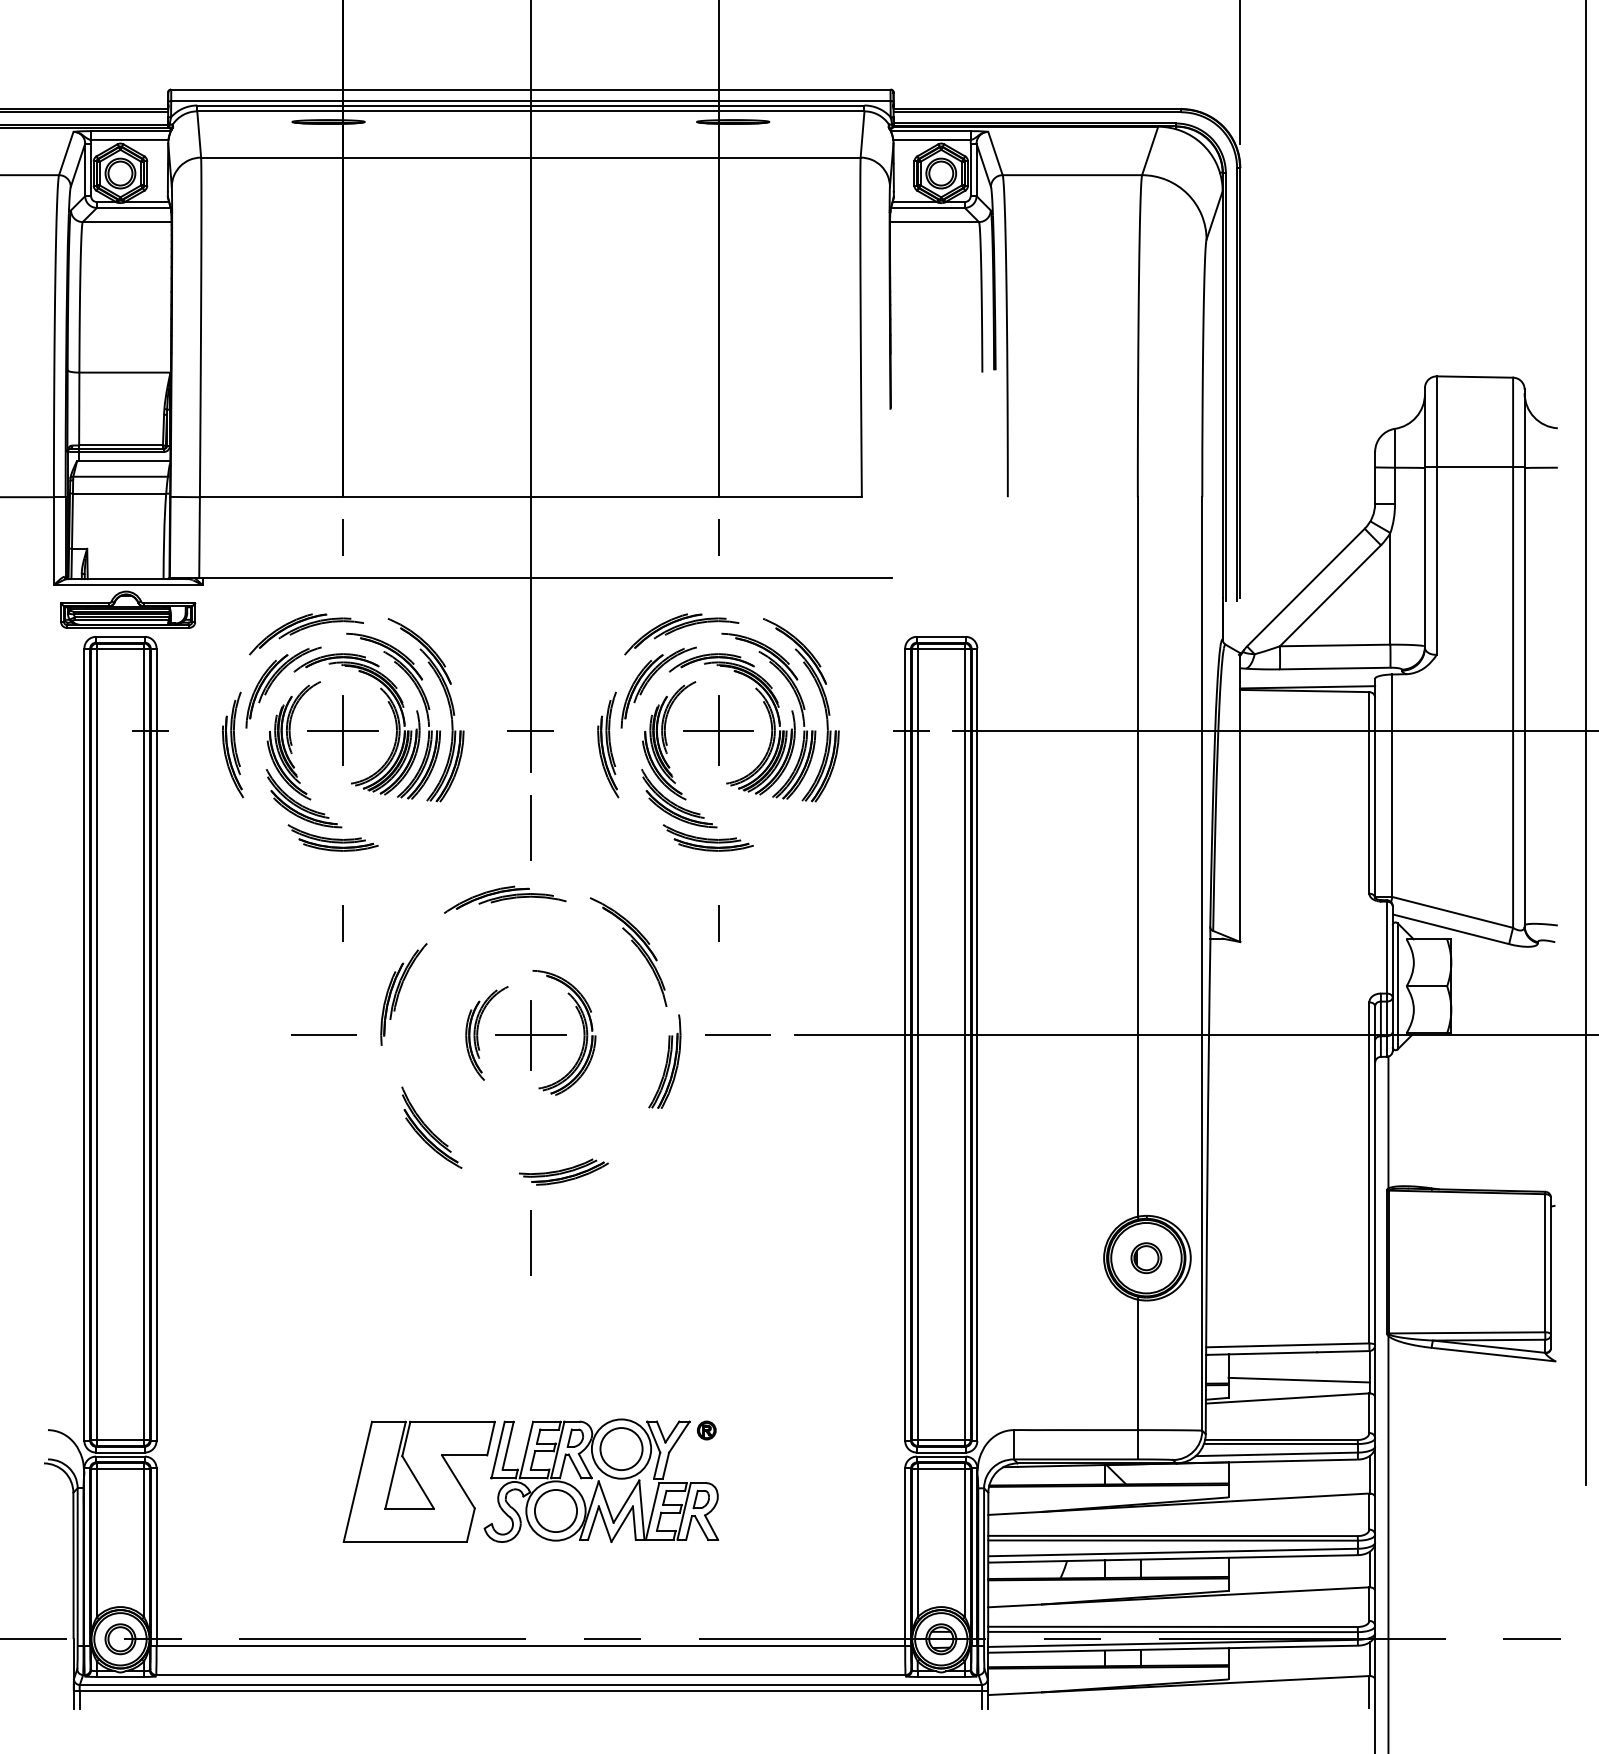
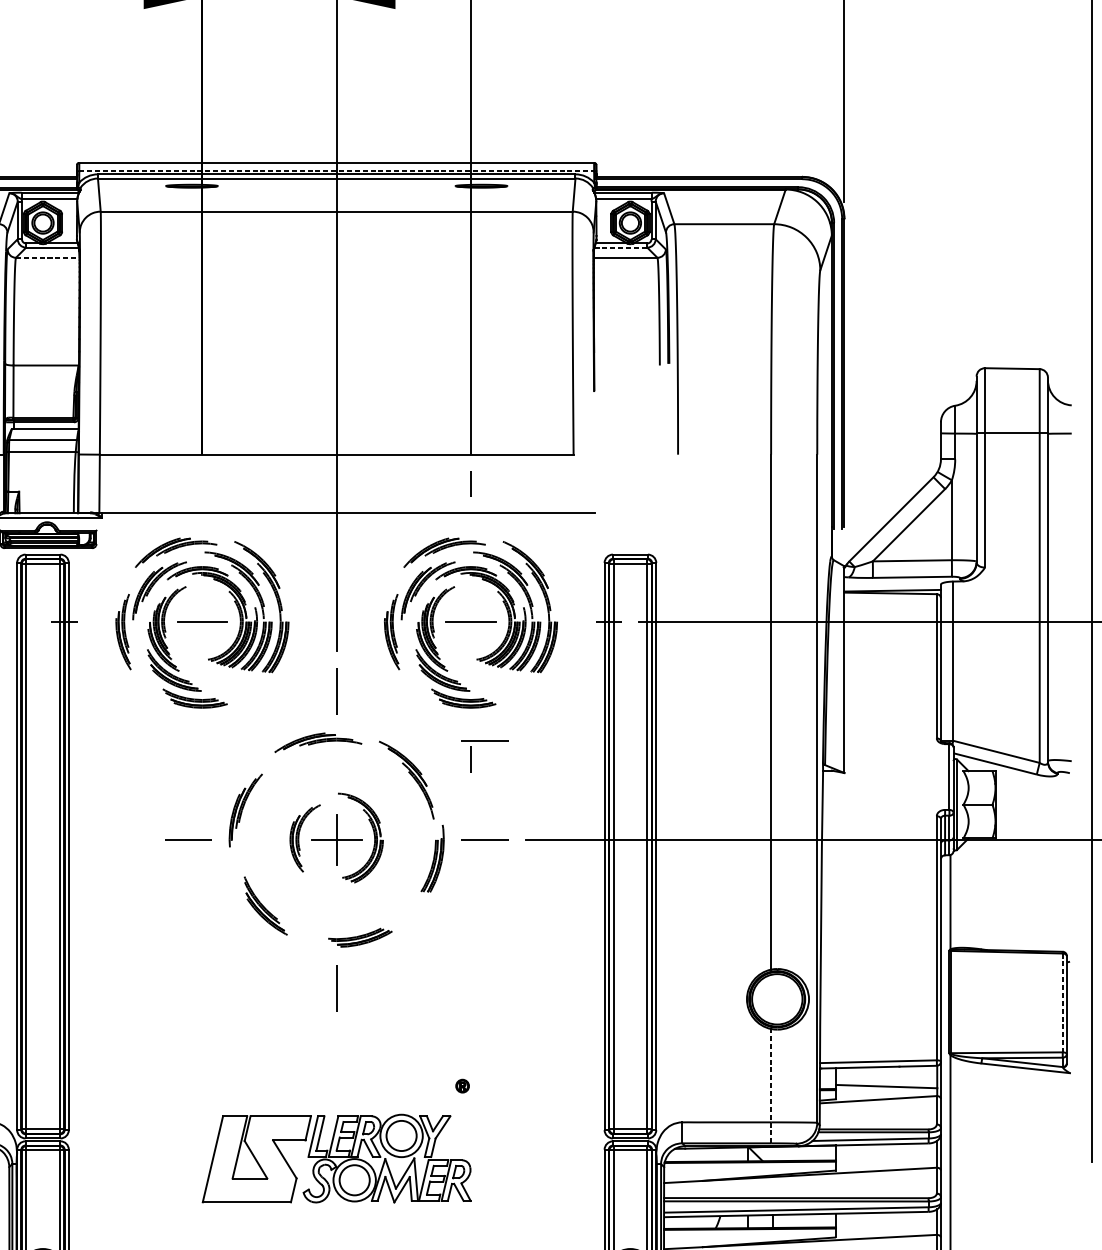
line: (530, 101) -> (336, 171), solid -> dashed
line: (927, 207) -> (620, 247), solid -> dashed
line: (127, 222) -> (48, 258), solid -> dashed
line: (342, 537) -> (201, 483), removed
line: (343, 730) -> (202, 621), removed
line: (530, 730) -> (336, 621), removed
line: (718, 730) -> (471, 621), removed
line: (737, 896) -> (484, 740), added
line: (343, 922) -> (202, 759), removed
part: (1146, 1258) -> (777, 999), removed
line: (1545, 1263) -> (1062, 1003), solid -> dashed
line: (1137, 1379) -> (770, 1086), solid -> dashed
part: (706, 1430) -> (462, 1086), moved

